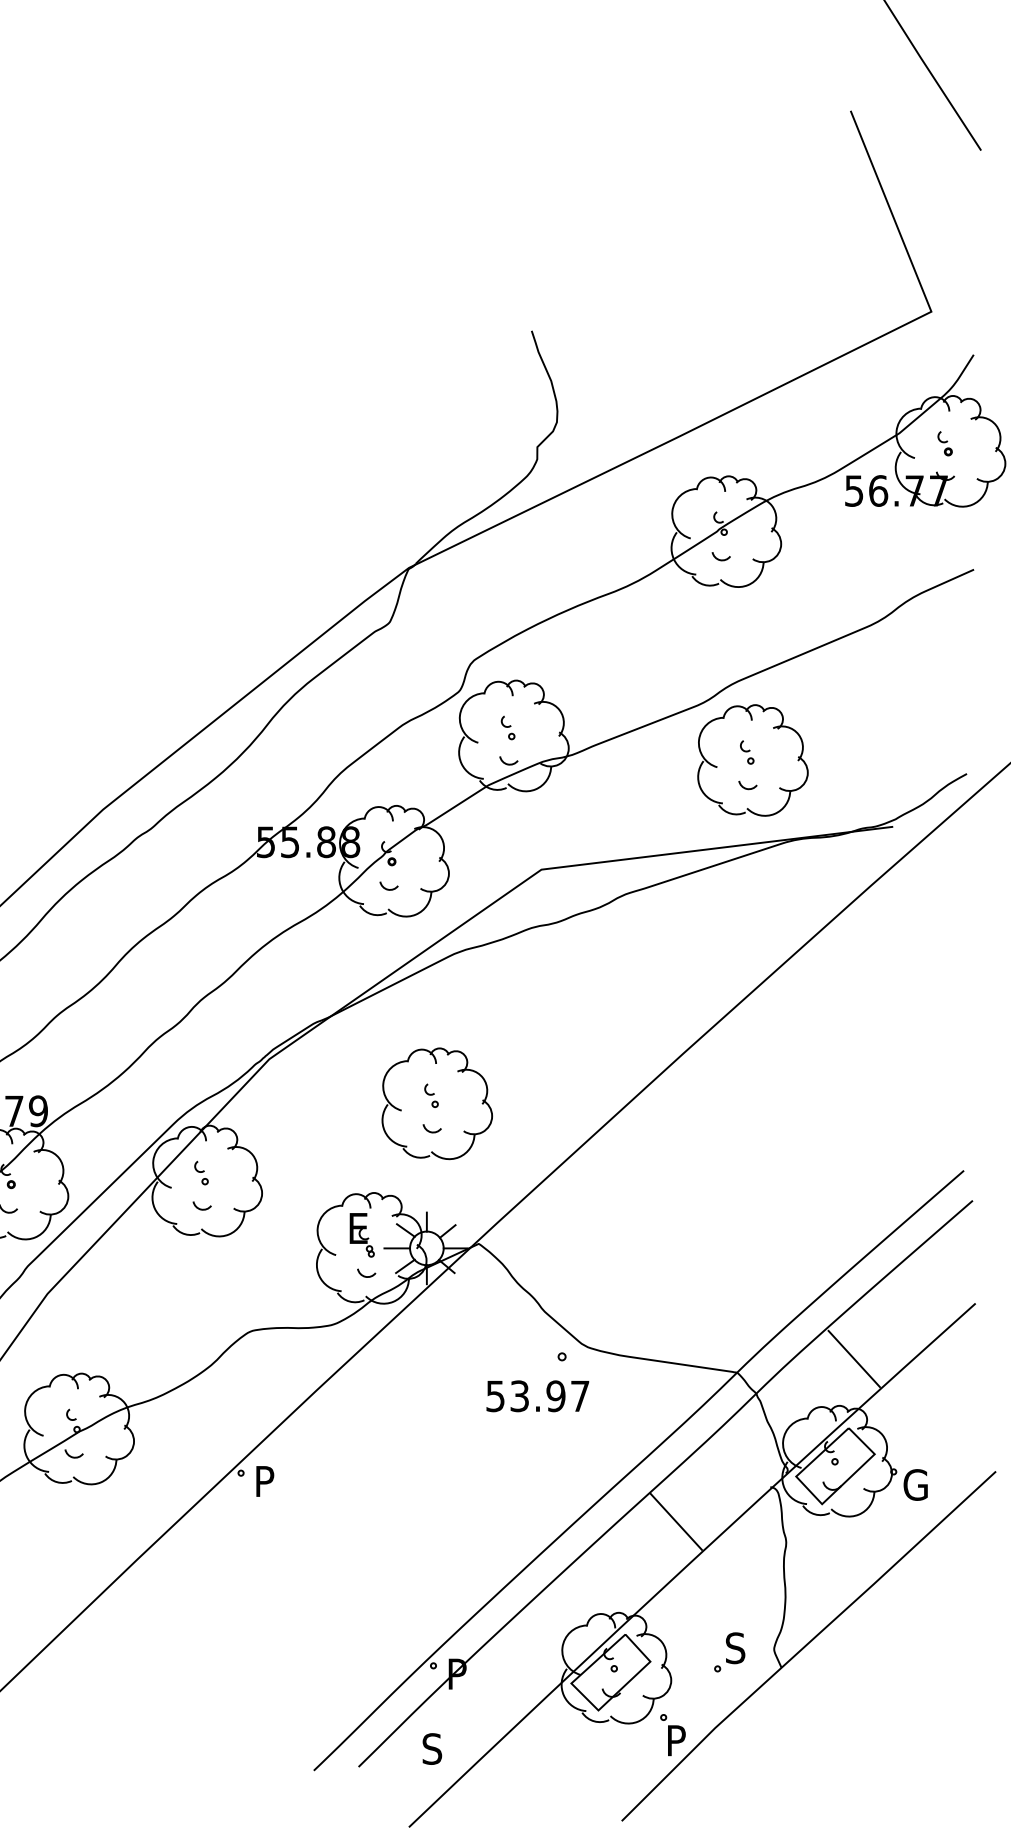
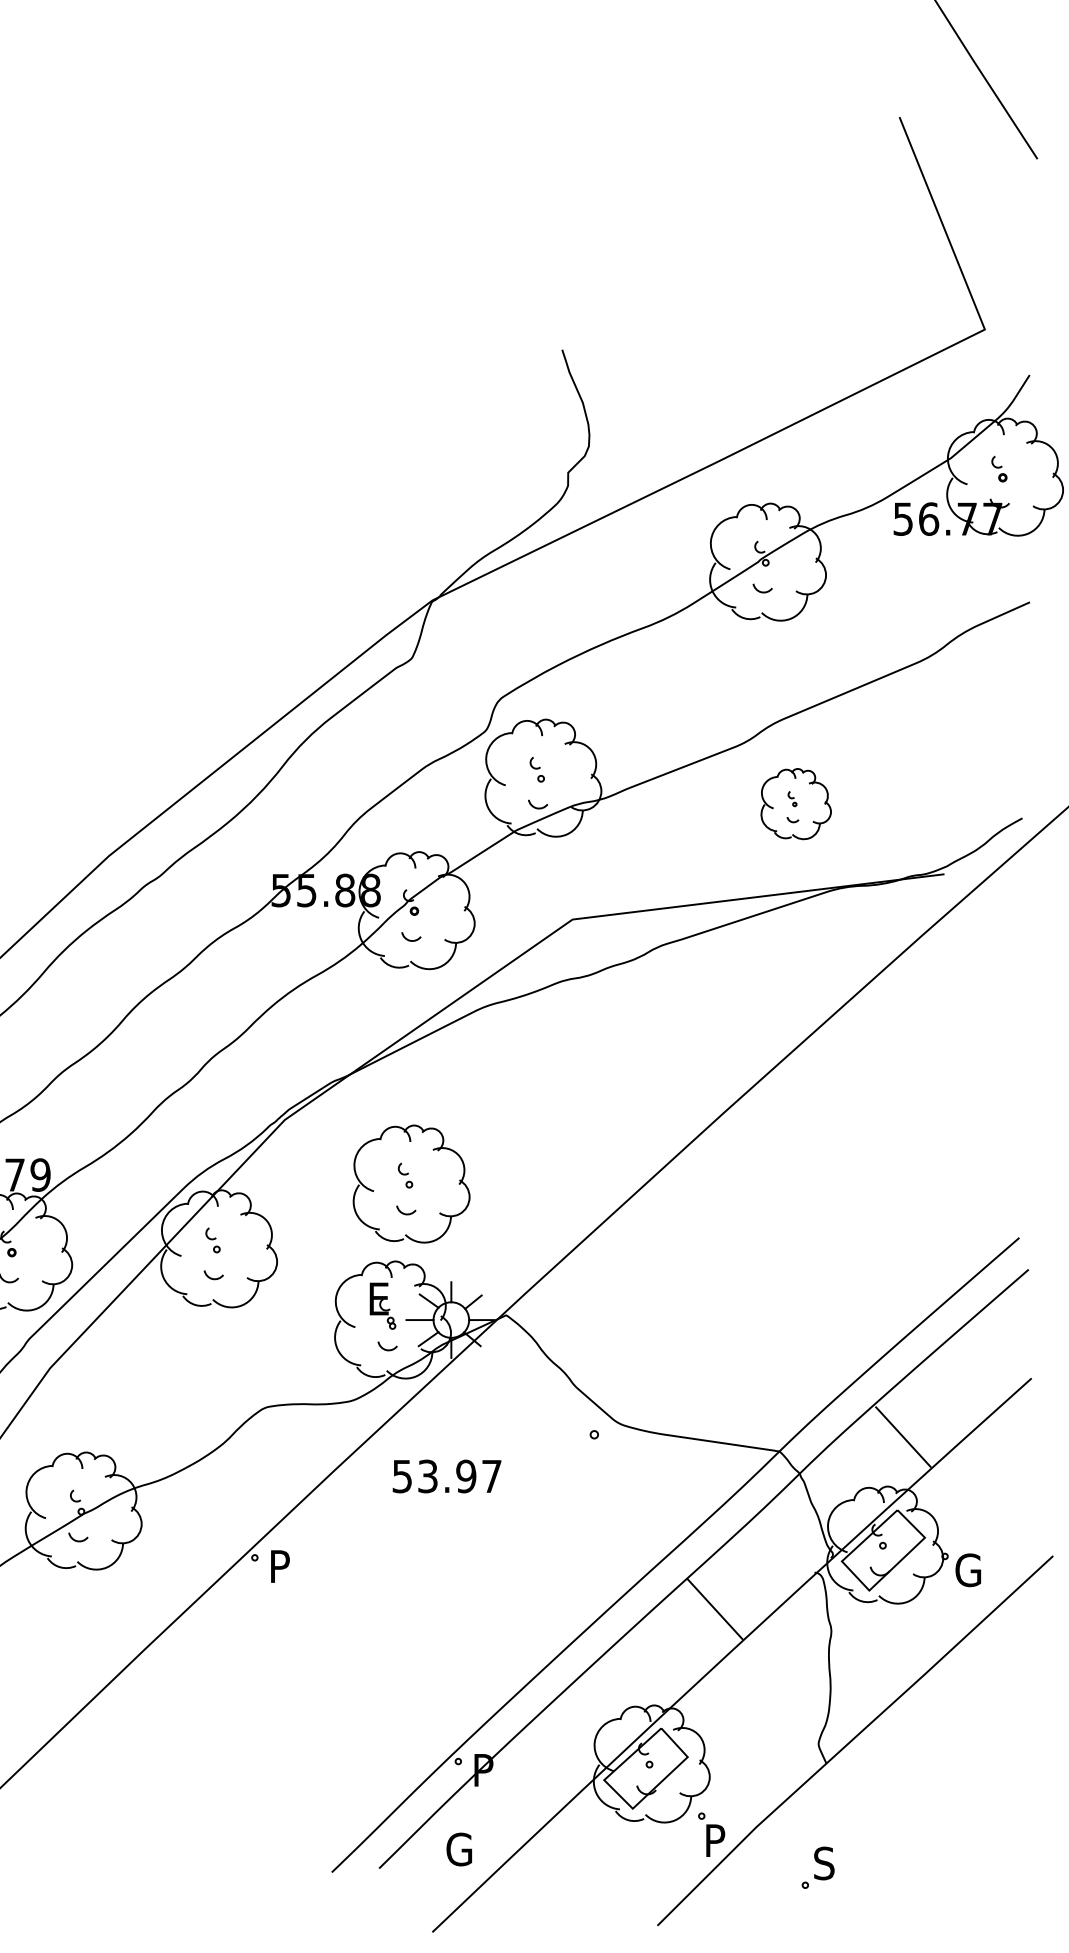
part: (752, 760) -> (795, 804), size x0.6
part: (436, 1103) -> (410, 1183), moved
text: (537, 1396) -> (446, 1476), moved
part: (729, 1652) -> (817, 1867), moved
text: (434, 1748) -> (459, 1848), S -> G

